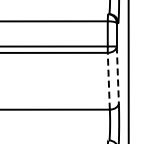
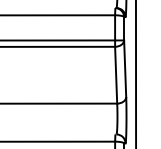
line: (118, 75) -> (125, 69), dashed -> solid
line: (109, 80) -> (116, 74), dashed -> solid

